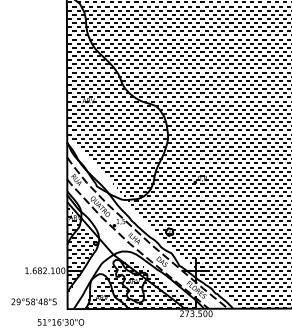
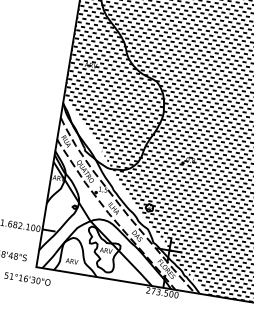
hatch: (81, 249) -> (59, 210), removed
hatch: (140, 284) -> (112, 254), removed

